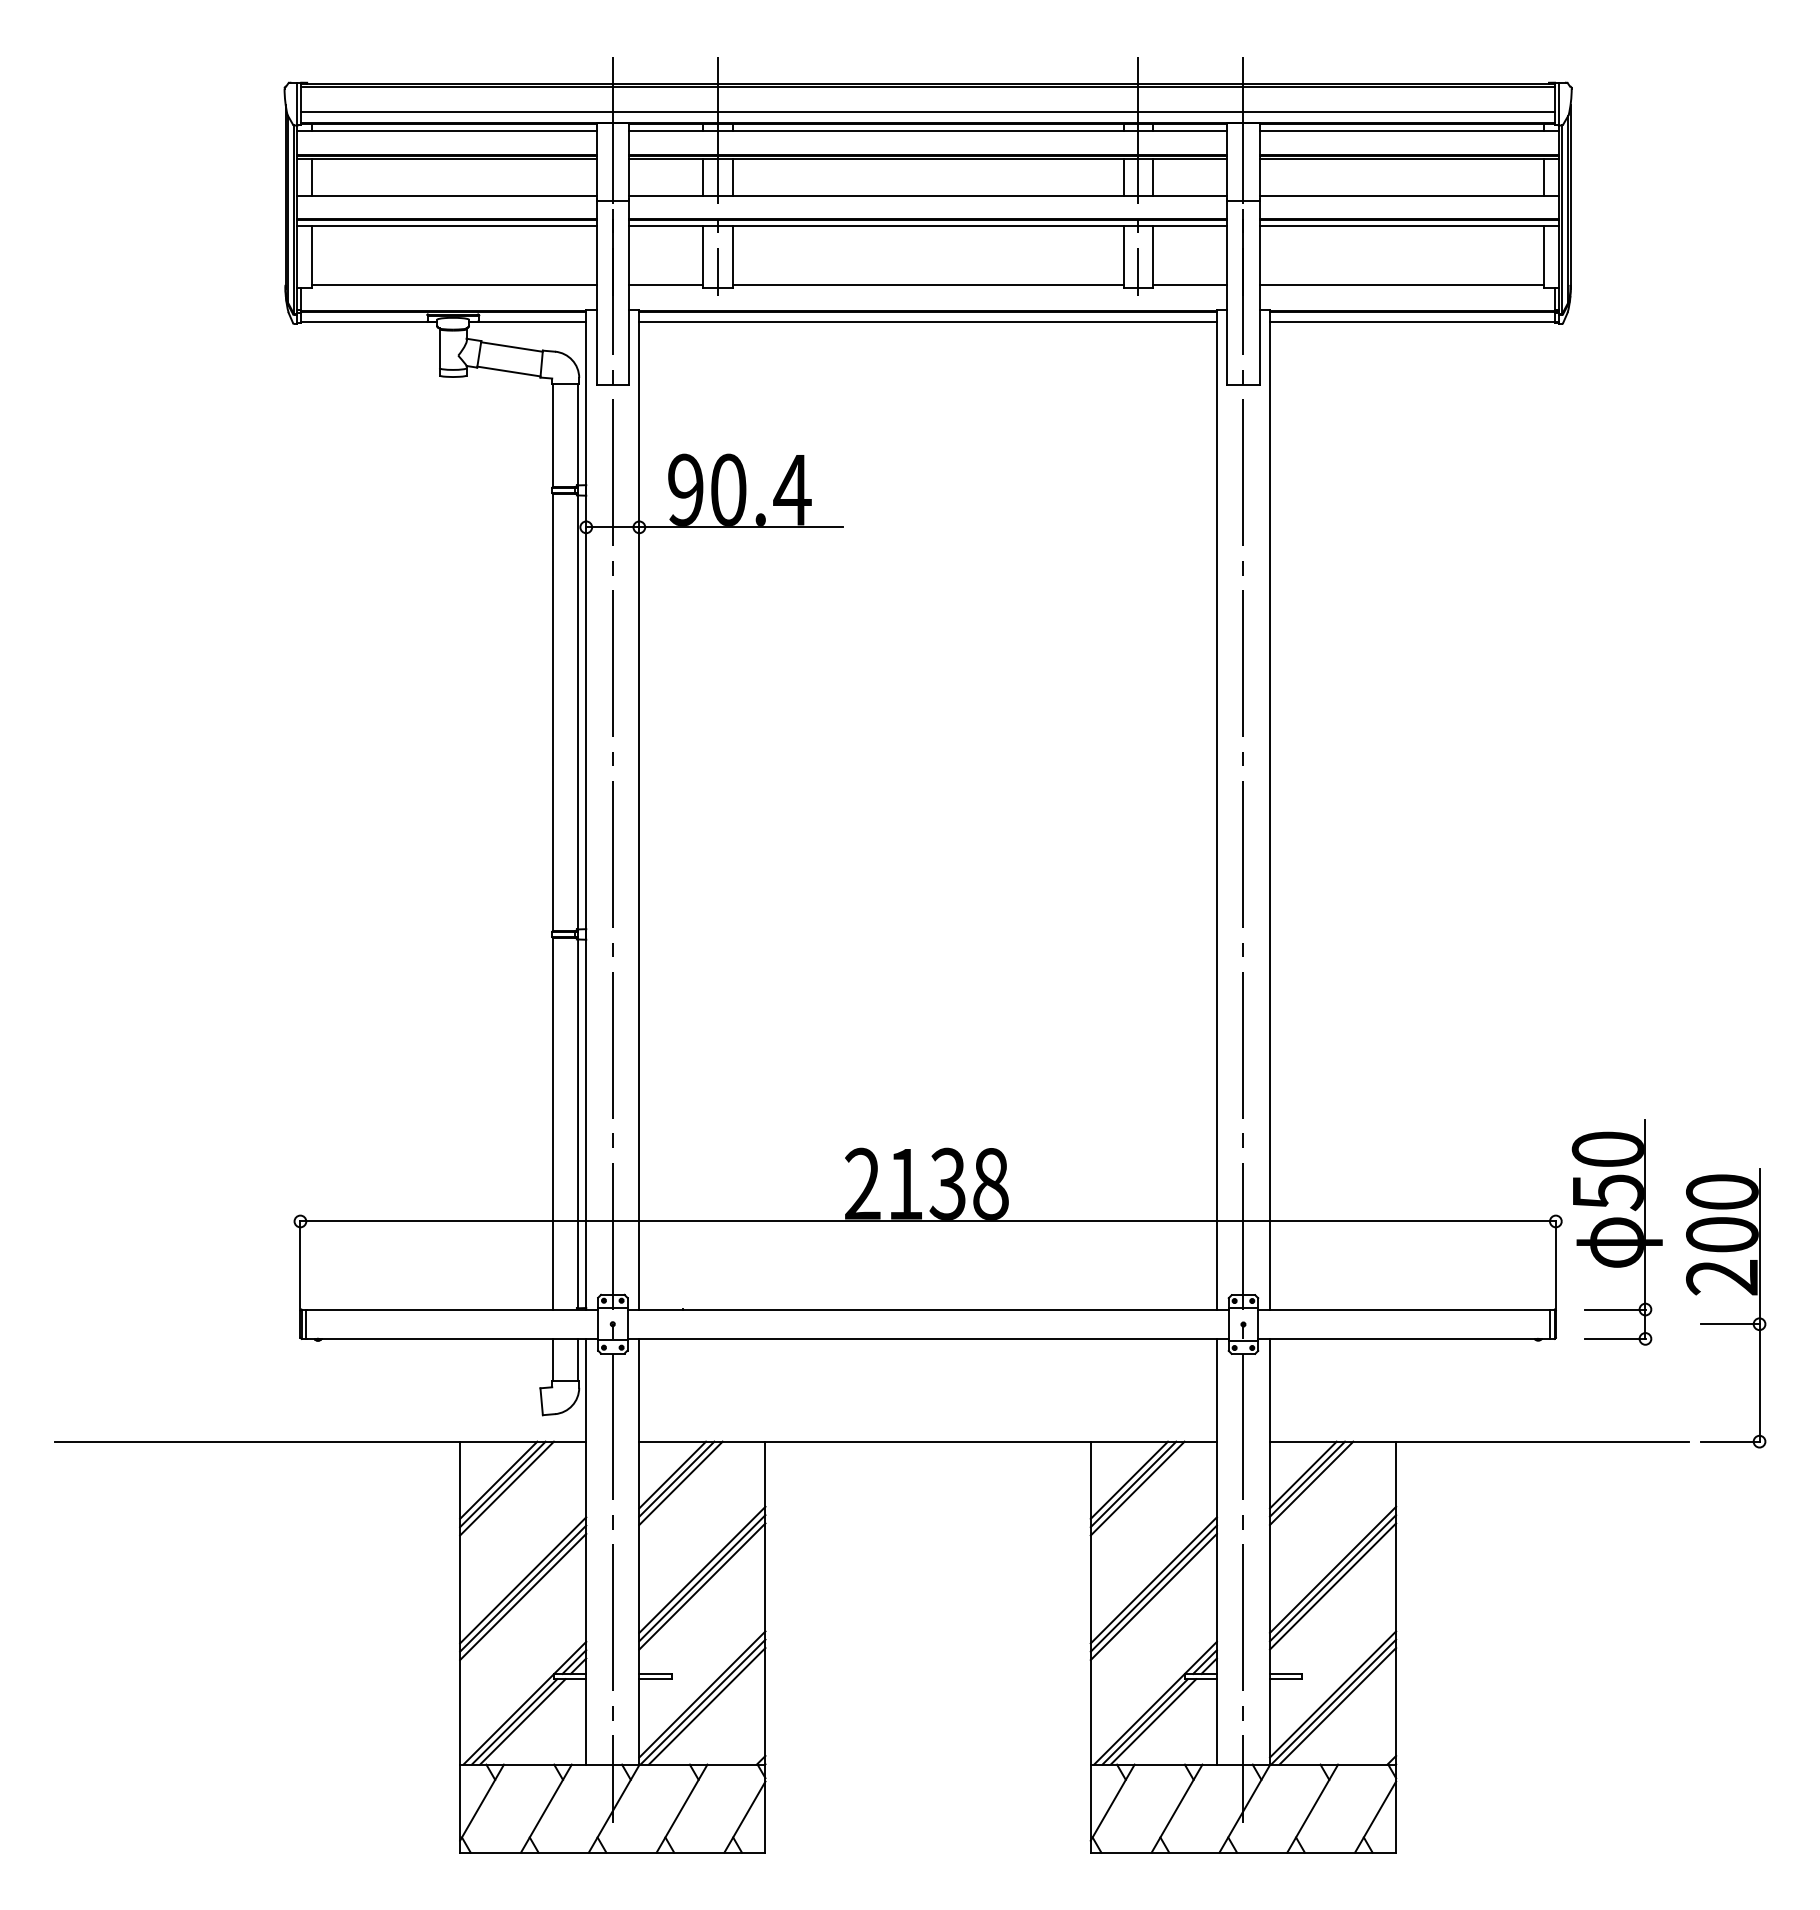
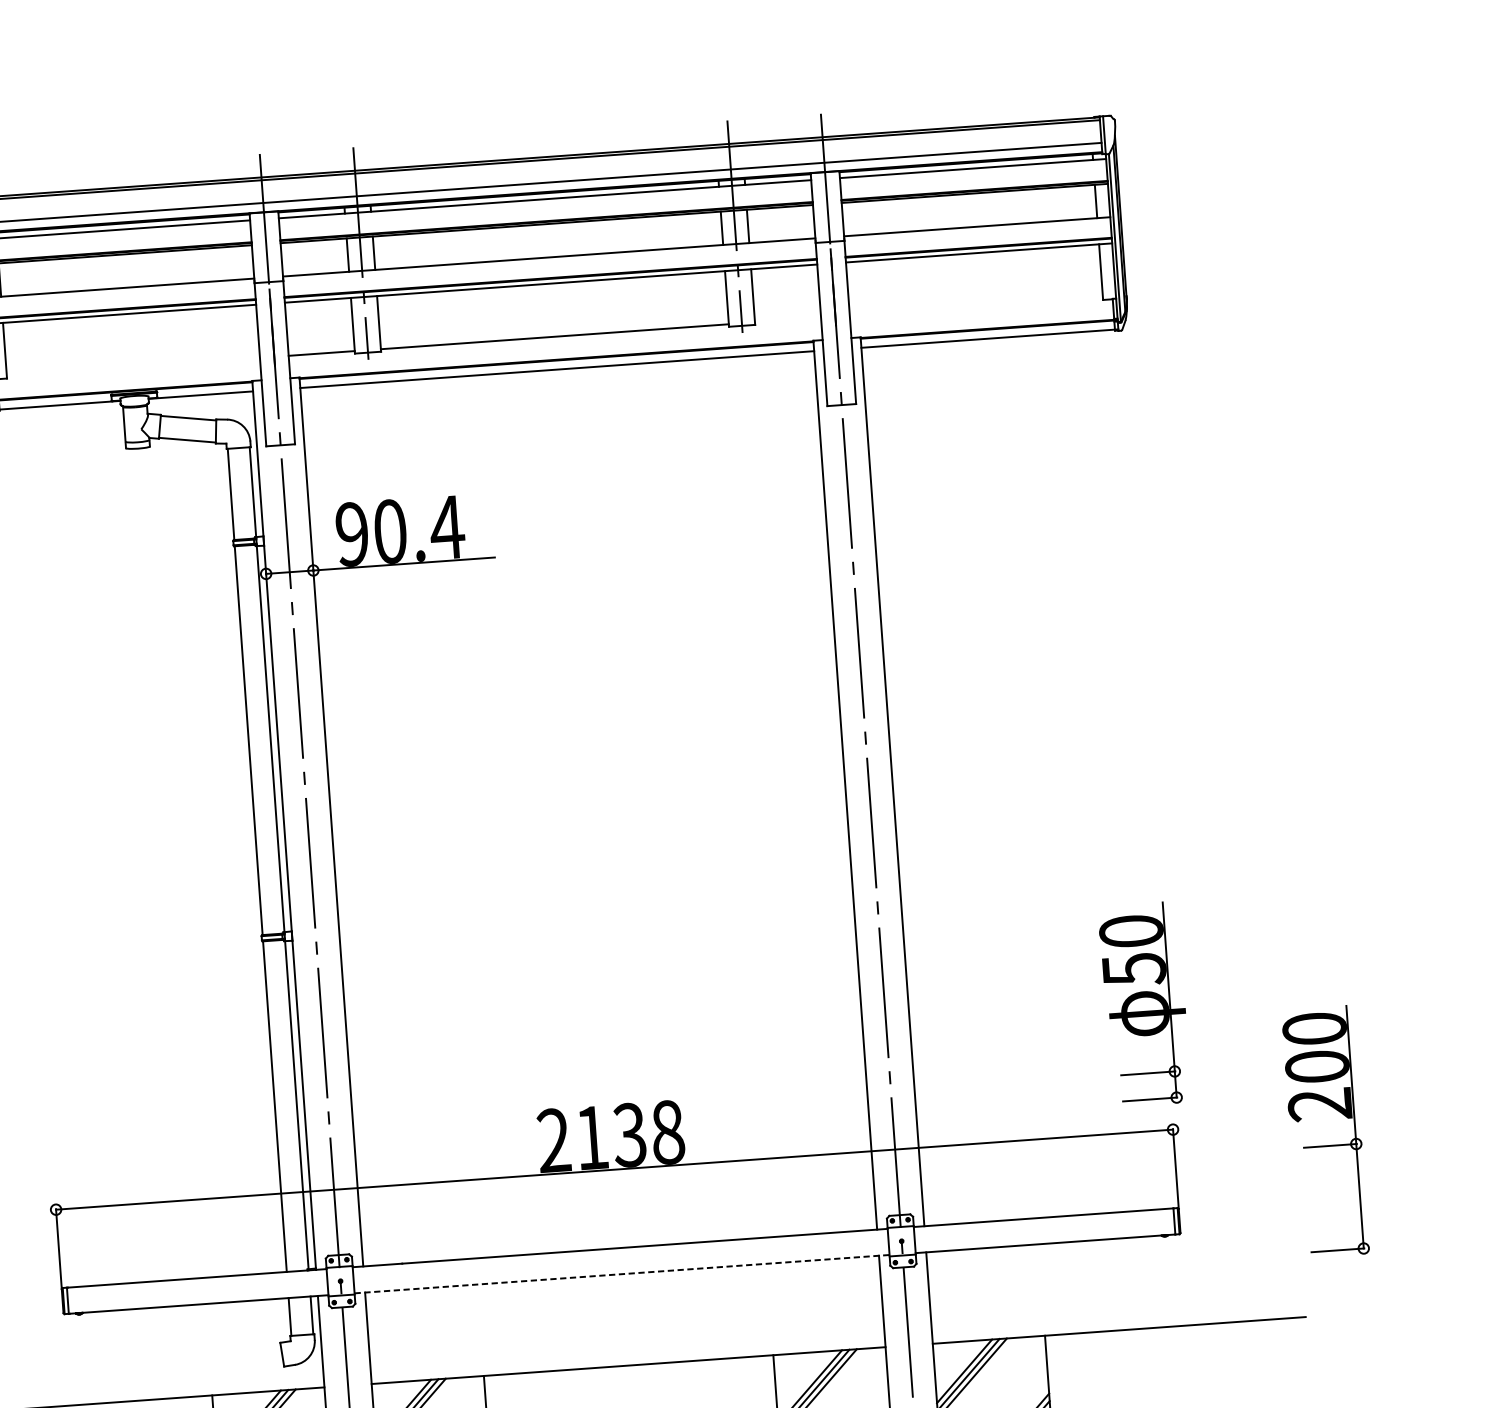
line: (454, 285) -> (133, 367), removed
line: (1190, 285) -> (788, 320), removed
line: (1401, 285) -> (976, 306), removed
part: (1616, 1232) -> (1144, 1004), moved
part: (1726, 1323) -> (1326, 1145), moved
line: (928, 1338) -> (622, 1273), solid -> dashed

